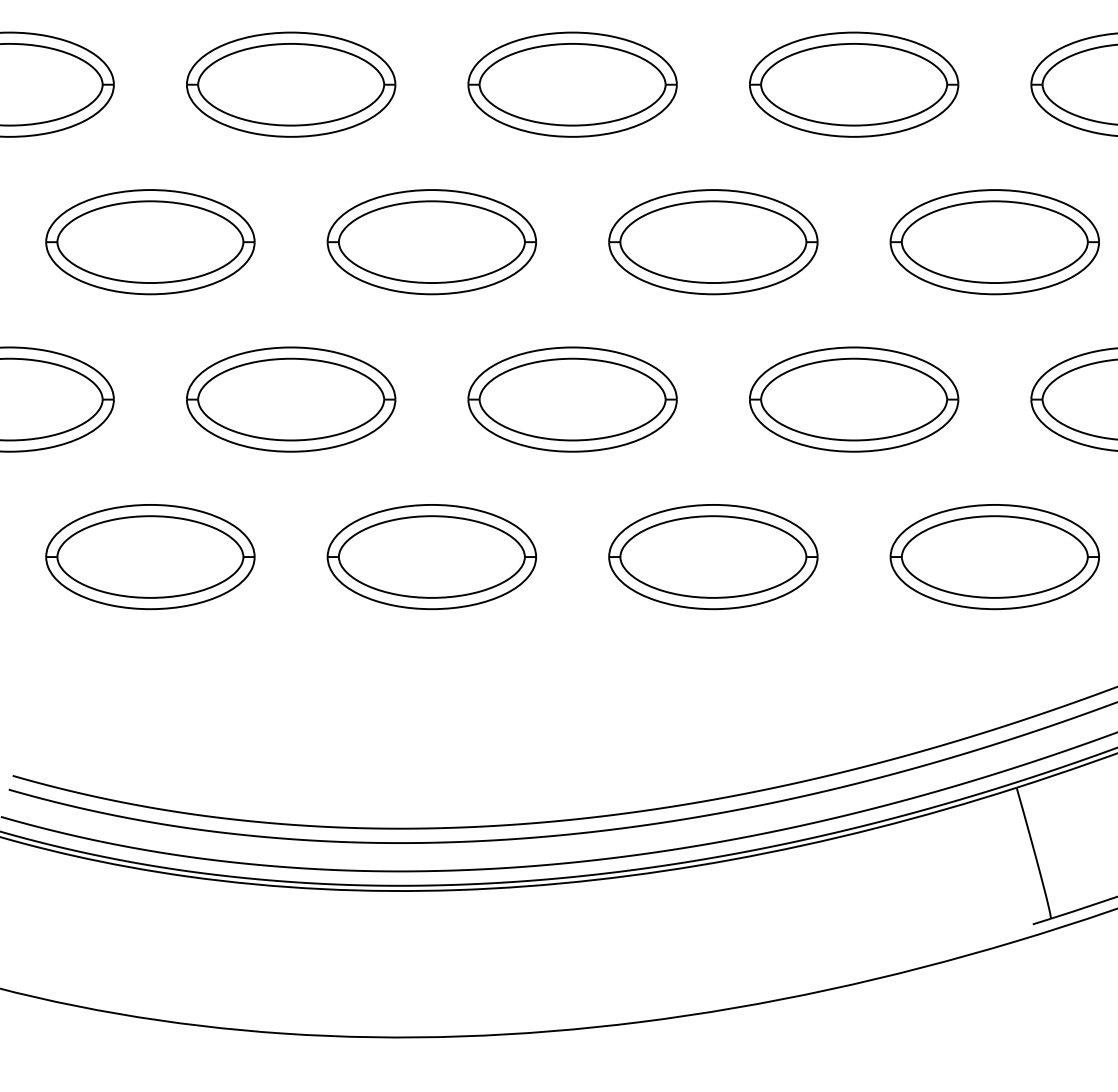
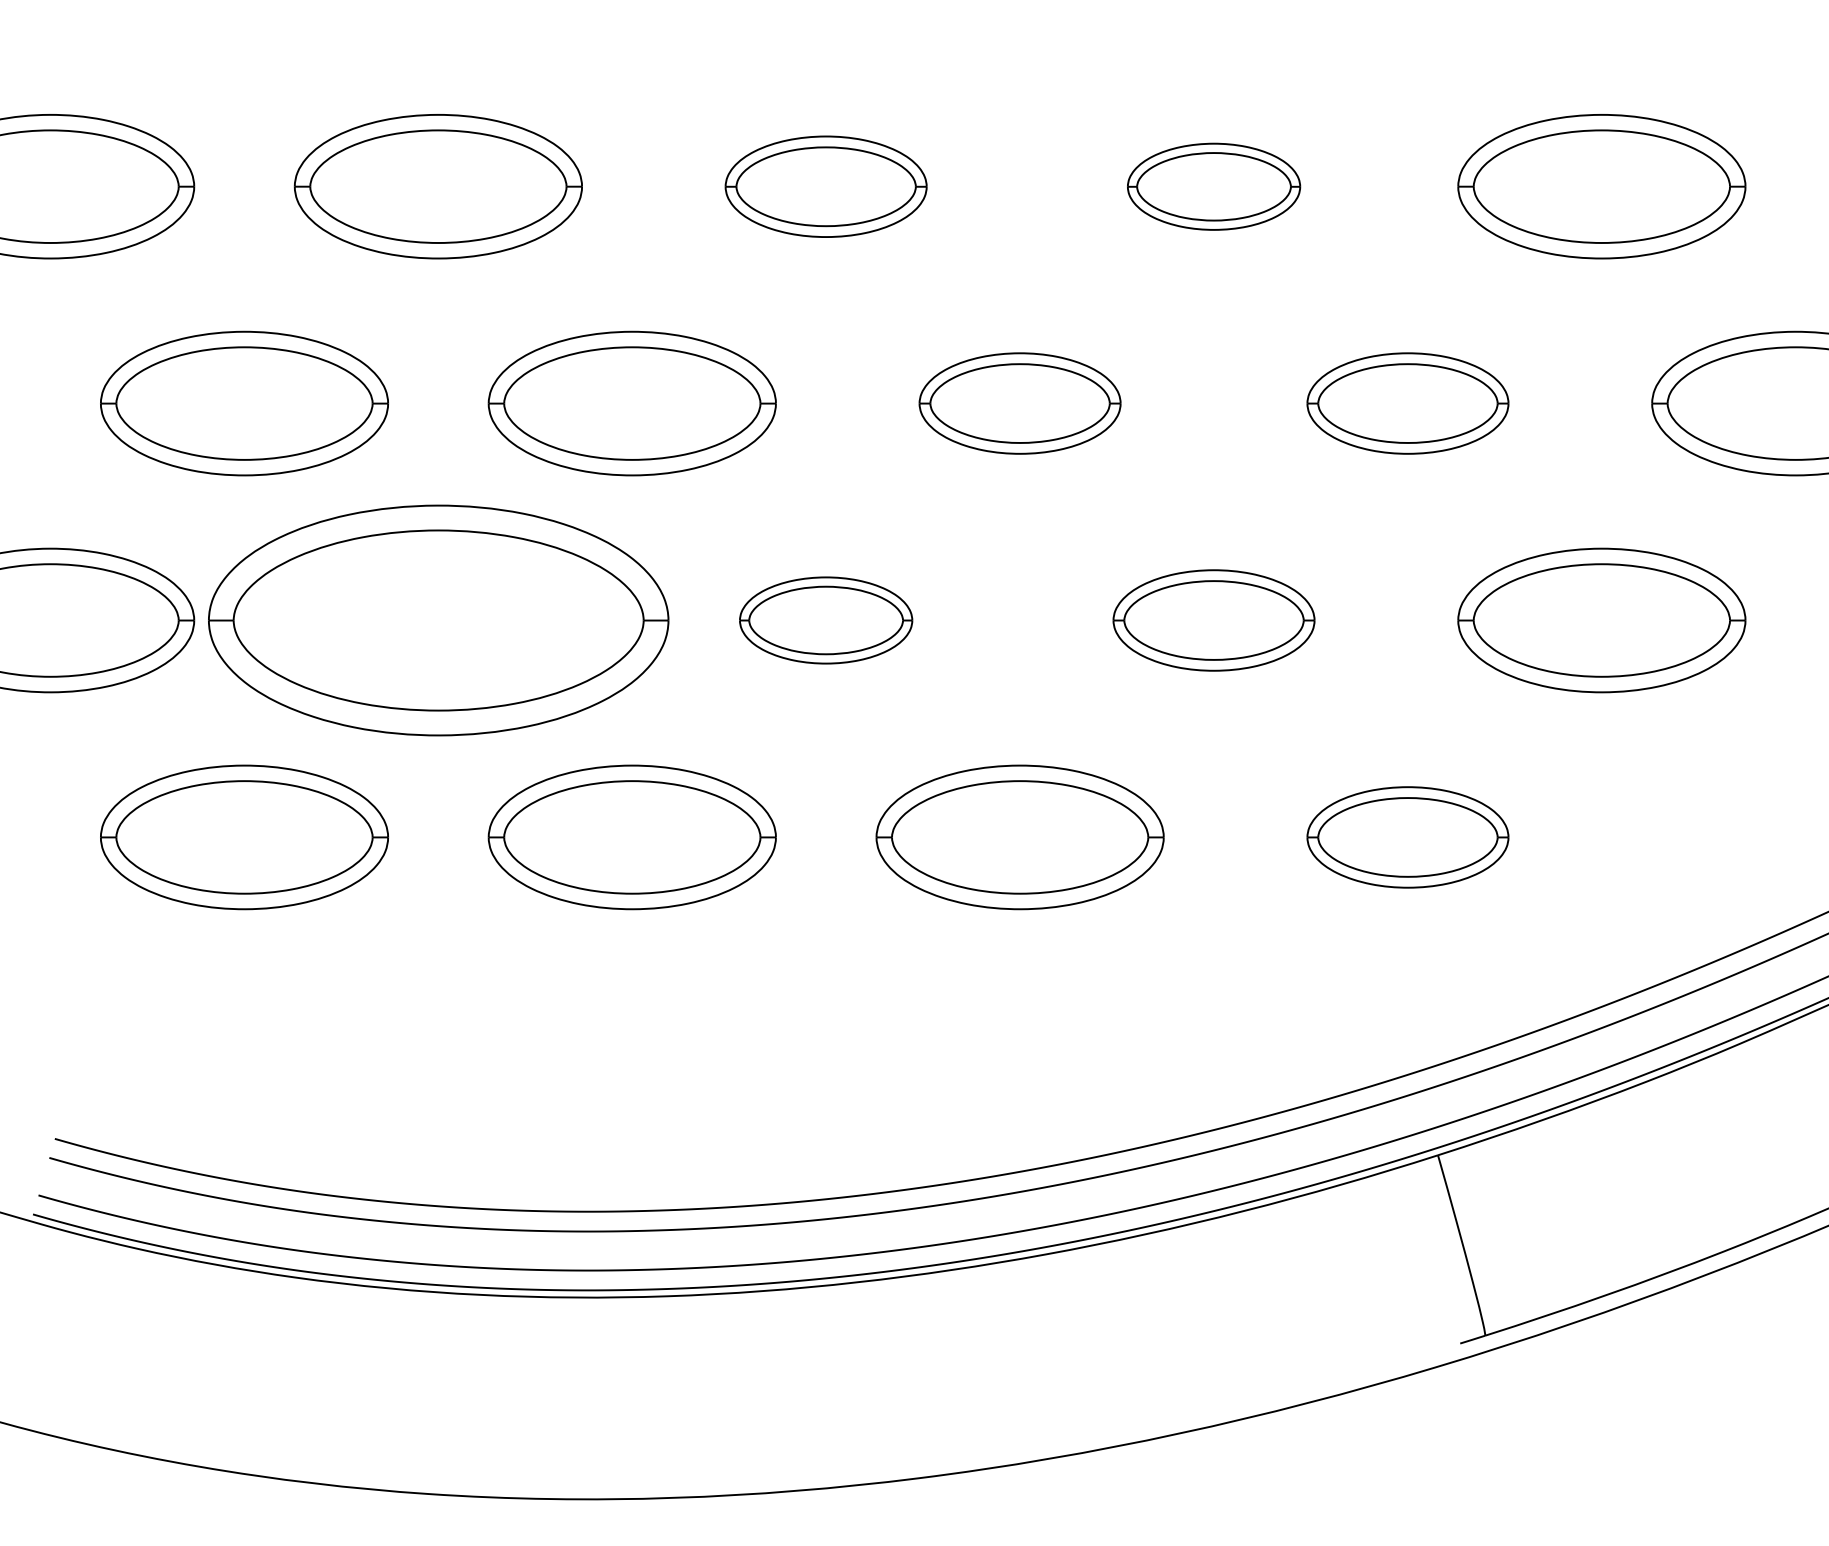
part: (572, 84) -> (825, 186), size x0.7
part: (853, 84) -> (1213, 186), size x0.6
part: (712, 242) -> (1019, 403), size x0.7
part: (994, 242) -> (1407, 403), size x0.7
part: (290, 399) -> (437, 620), size x1.6
part: (572, 399) -> (825, 620), size x0.6
part: (853, 399) -> (1213, 620), size x0.7
part: (994, 557) -> (1407, 837), size x0.7

